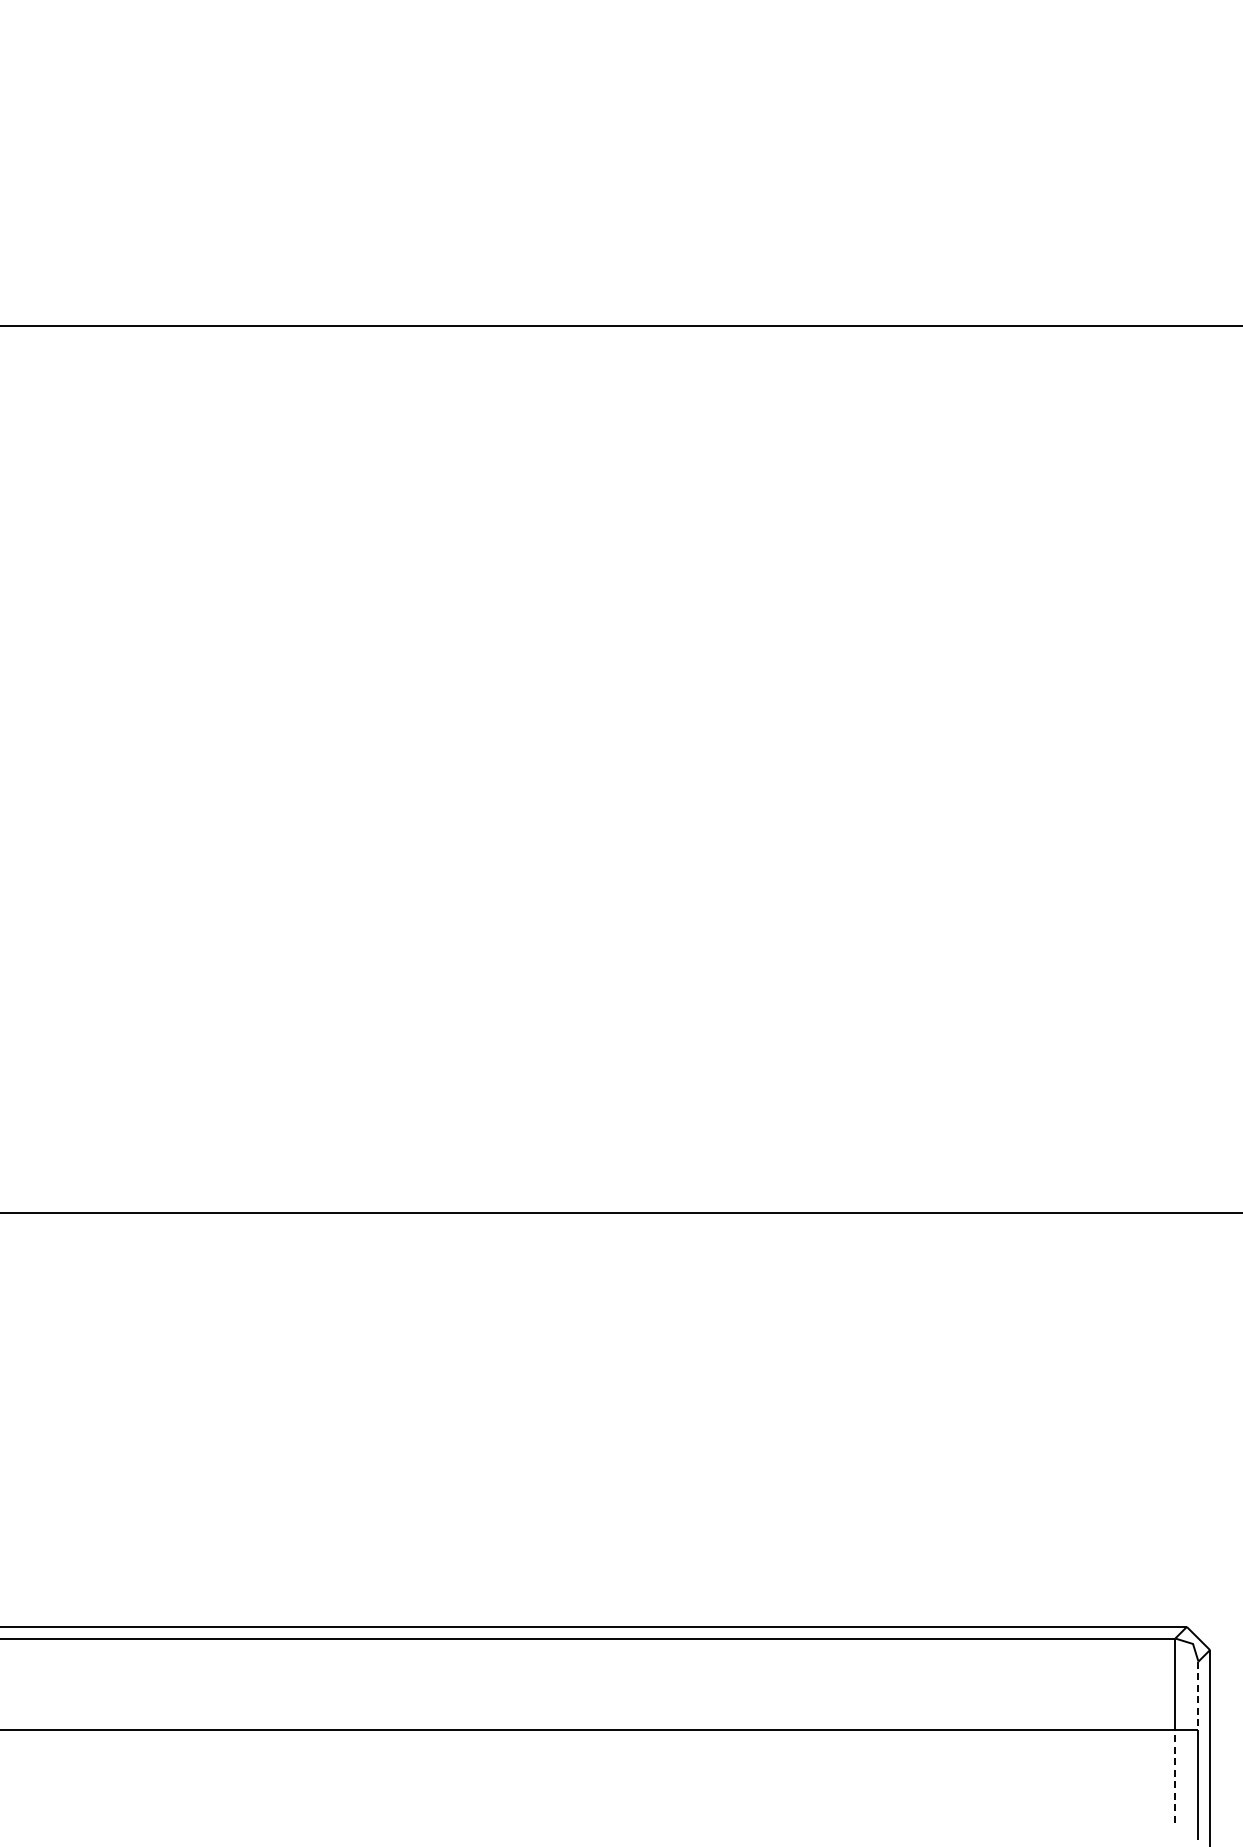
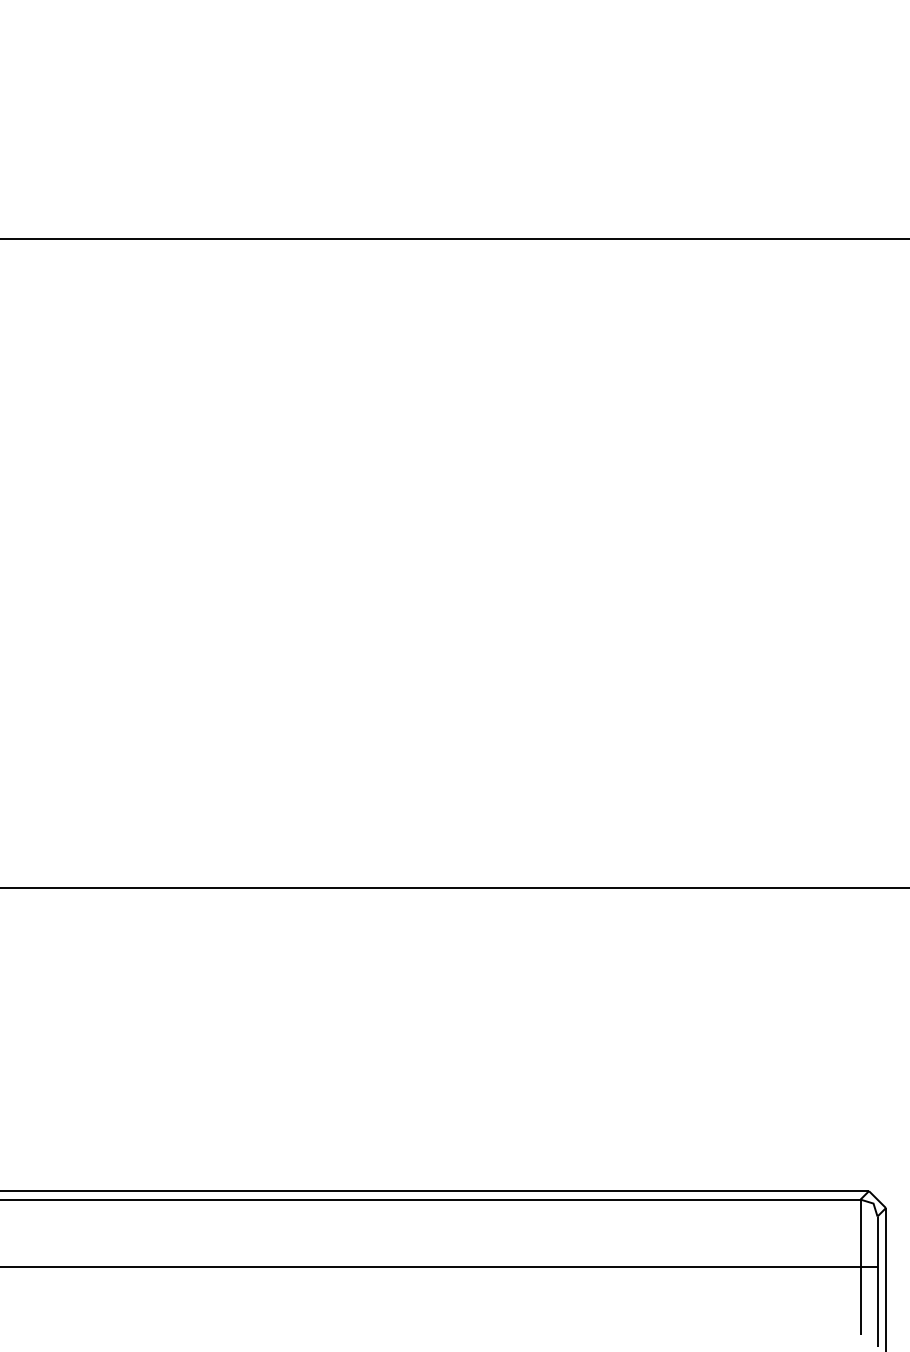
line: (1198, 1695) -> (877, 1241), dashed -> solid
line: (1175, 1776) -> (860, 1300), dashed -> solid

